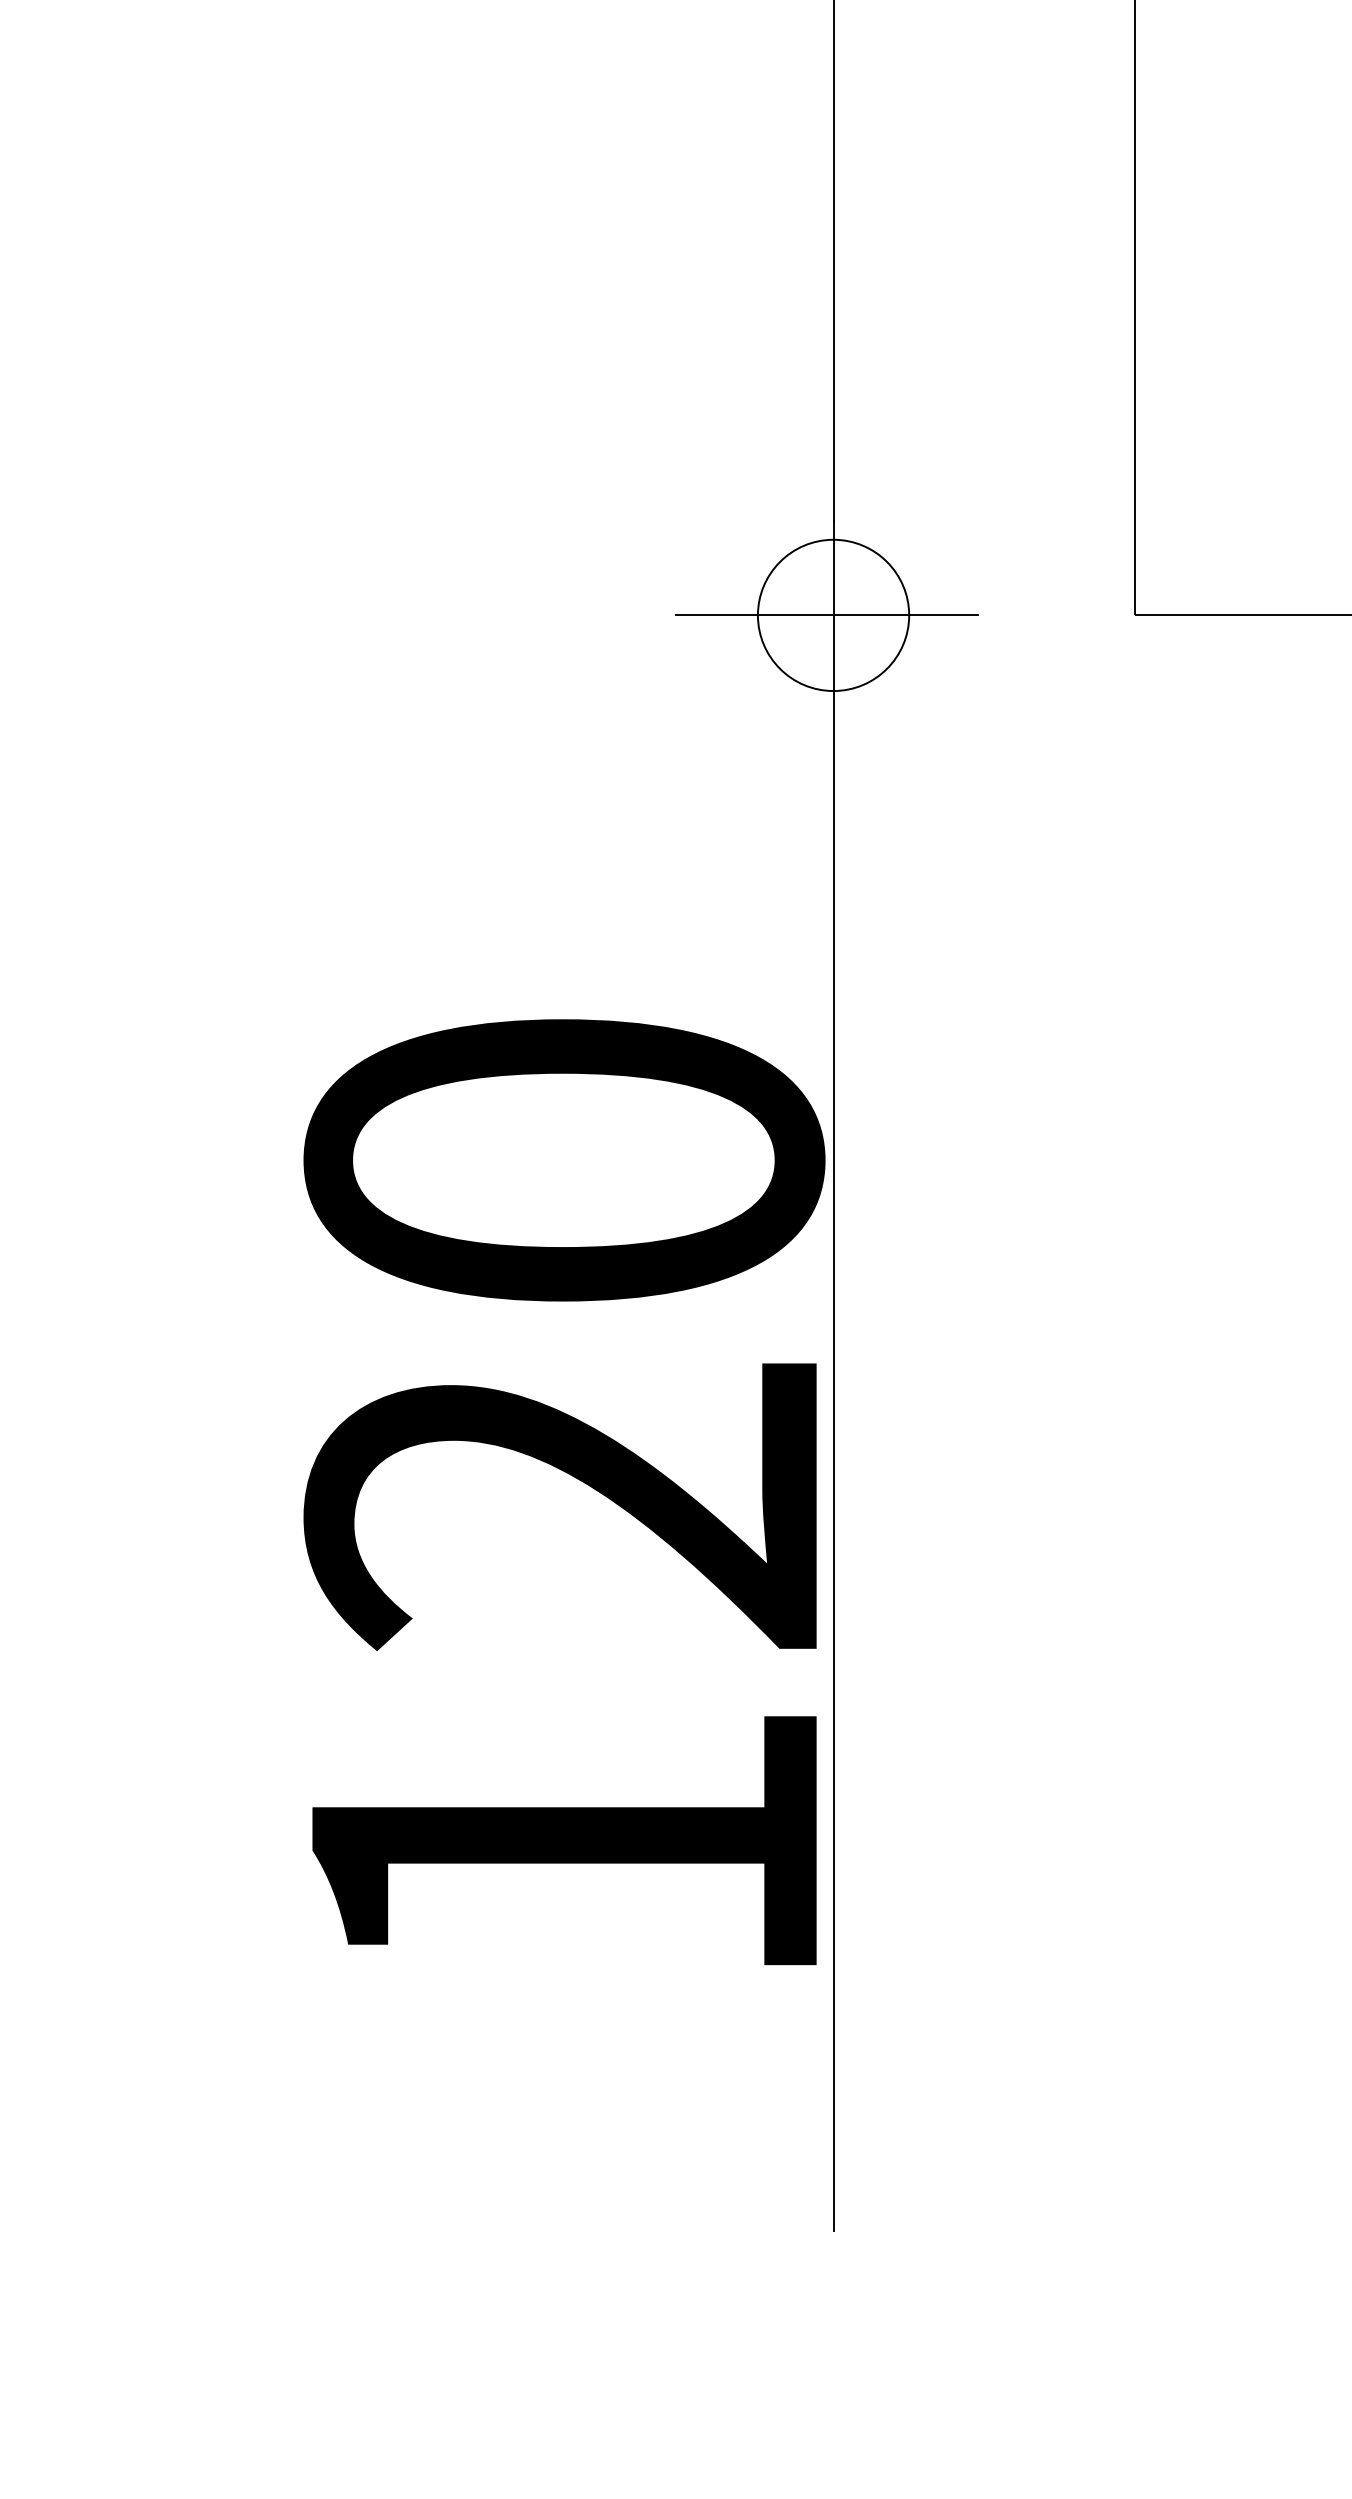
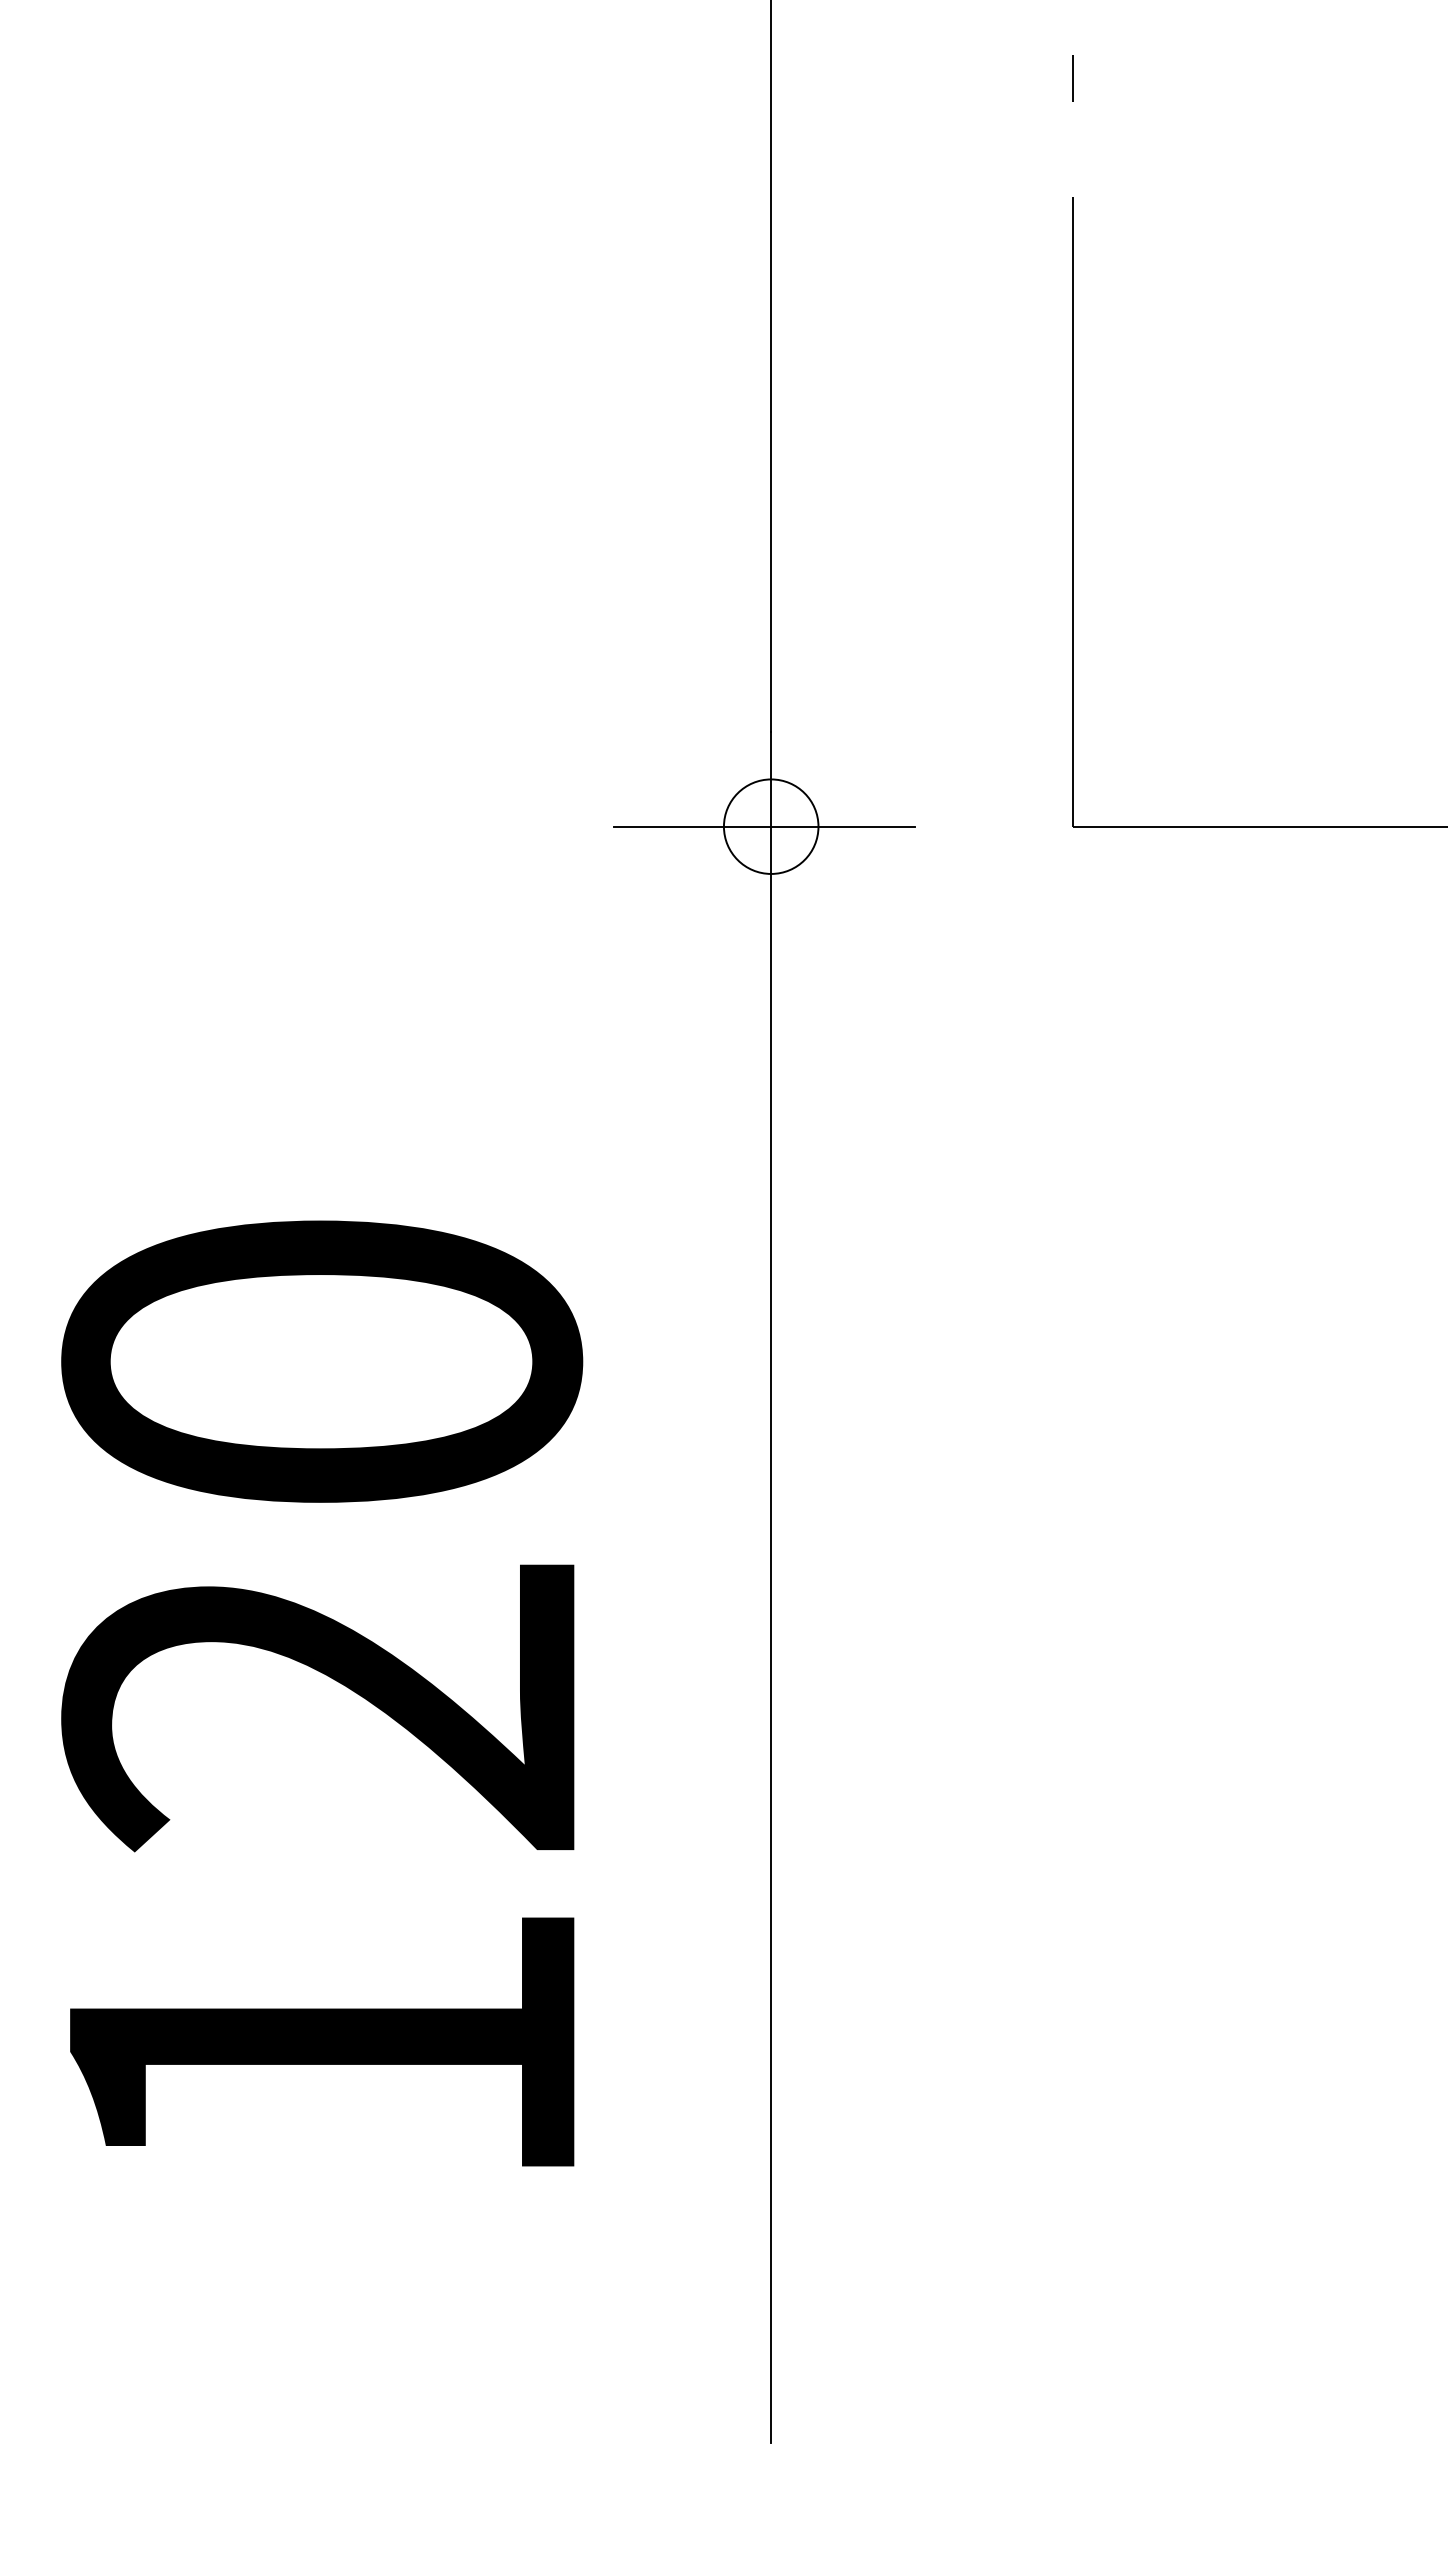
circle: (832, 615) -> (770, 826), size x0.62
text: (564, 1492) -> (322, 1693), moved

